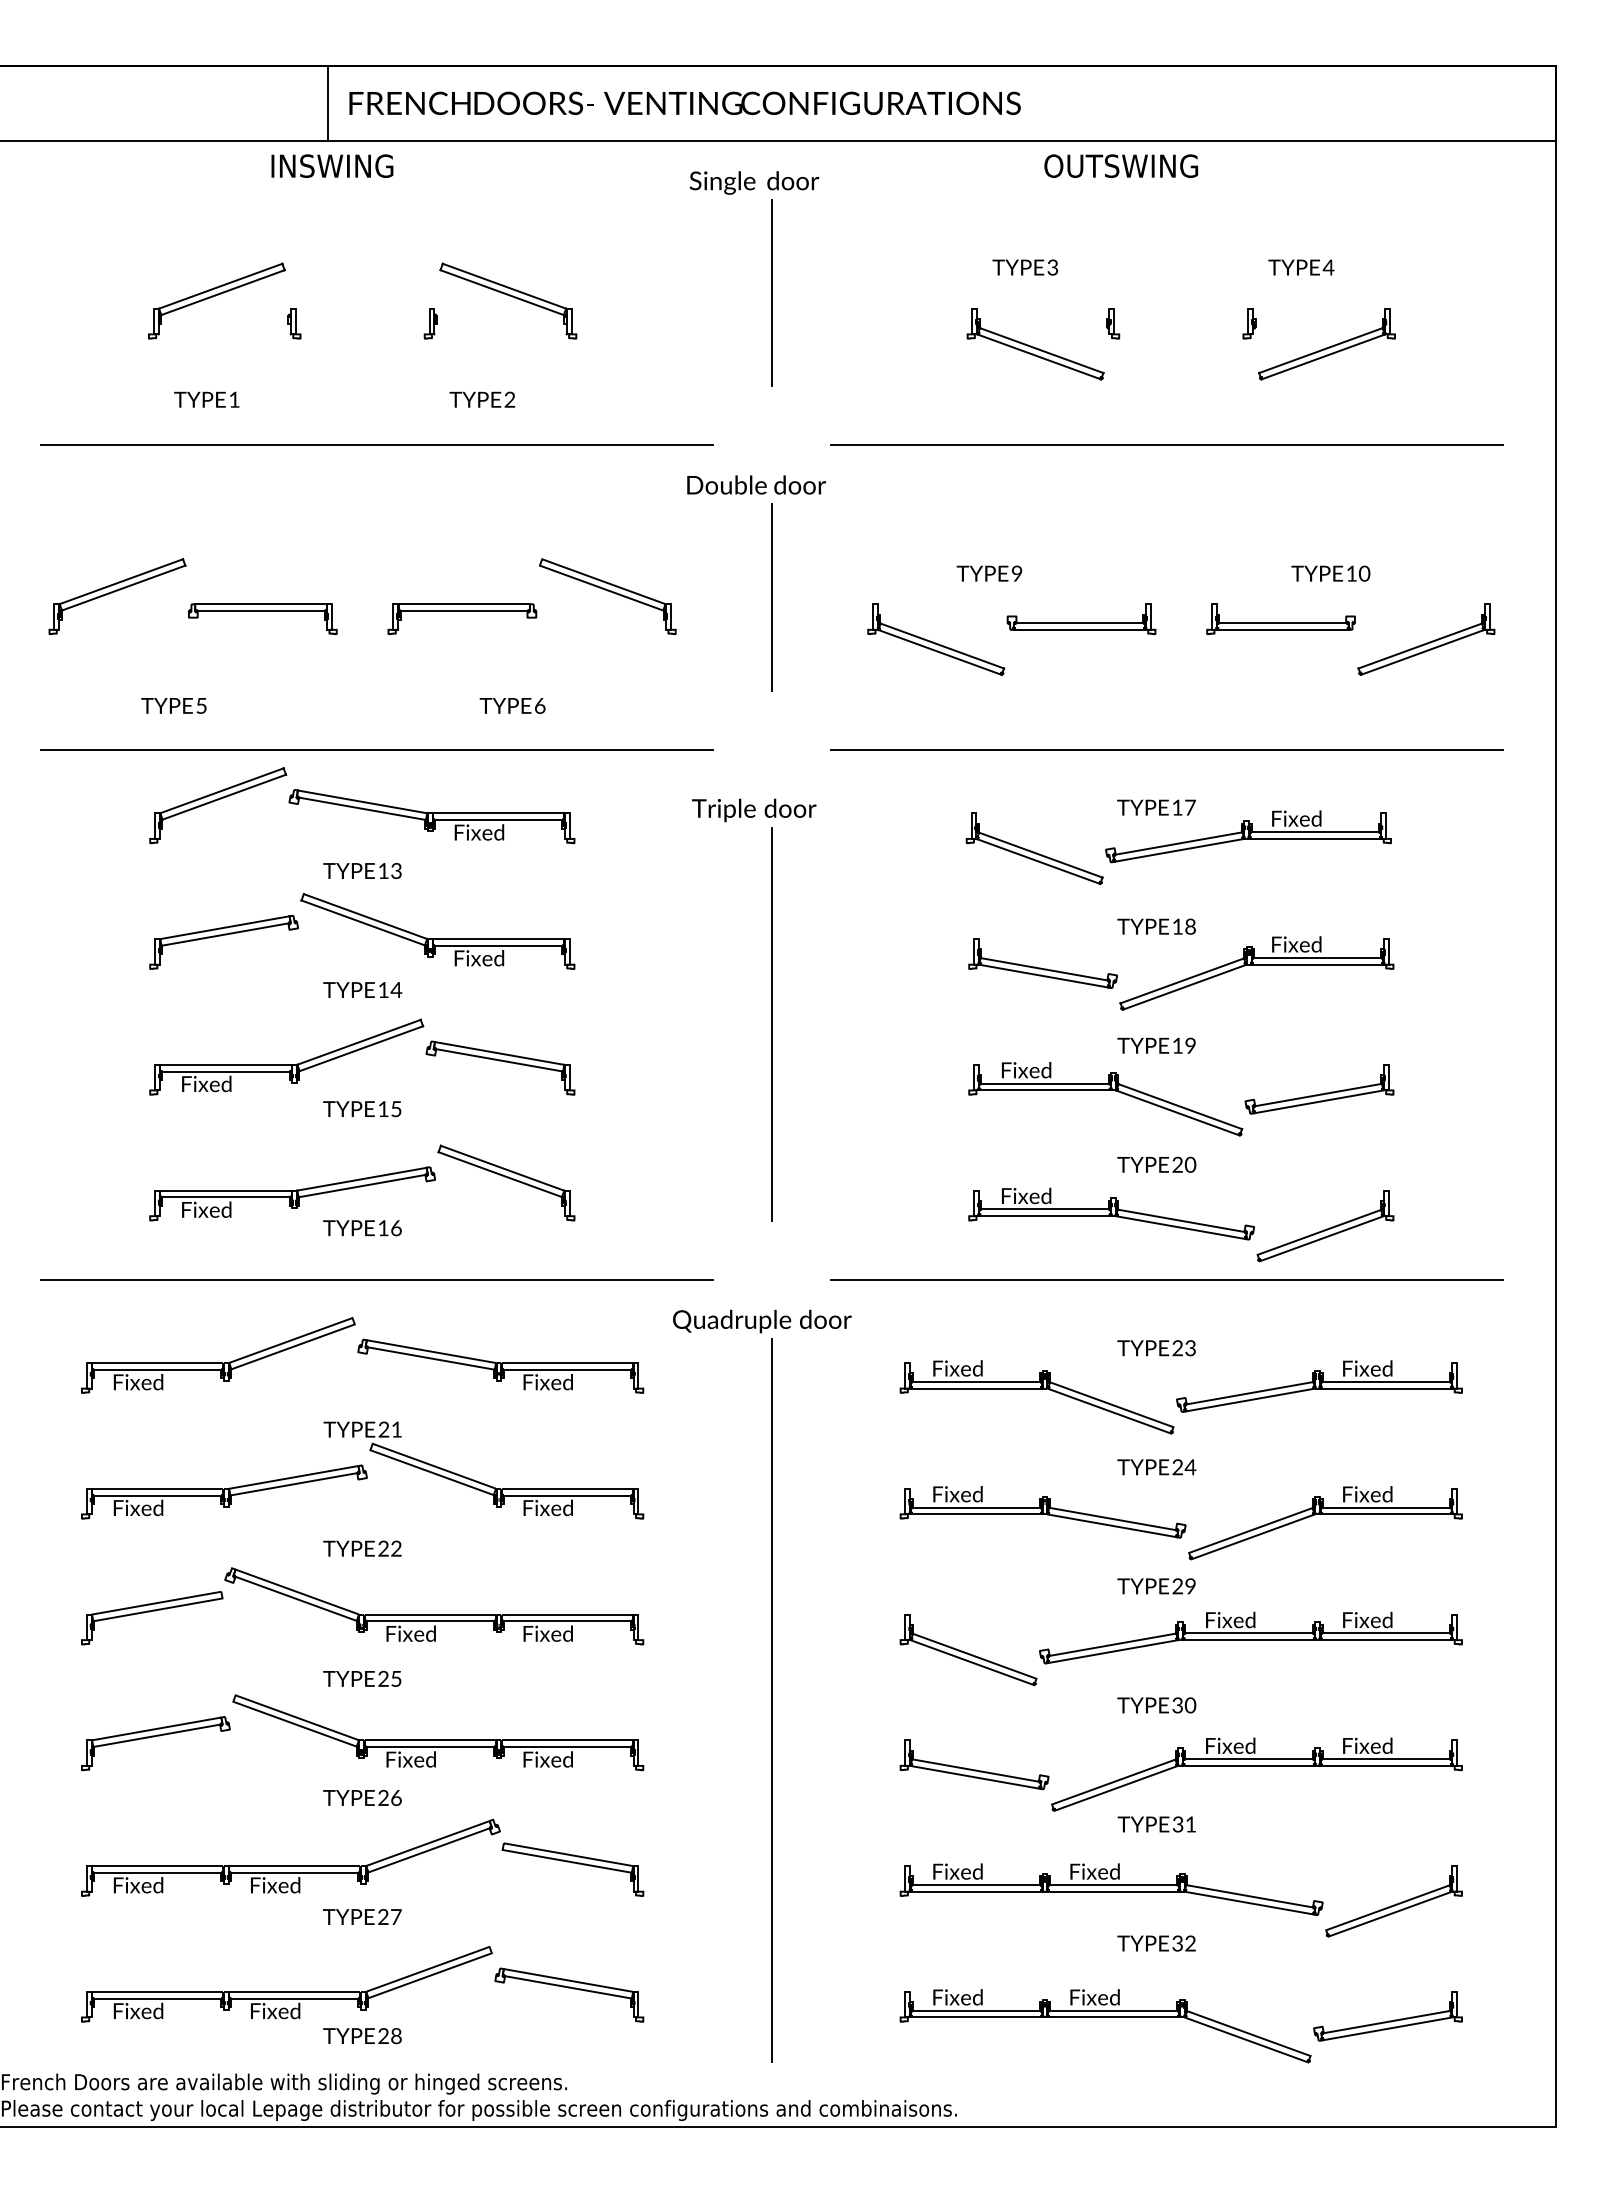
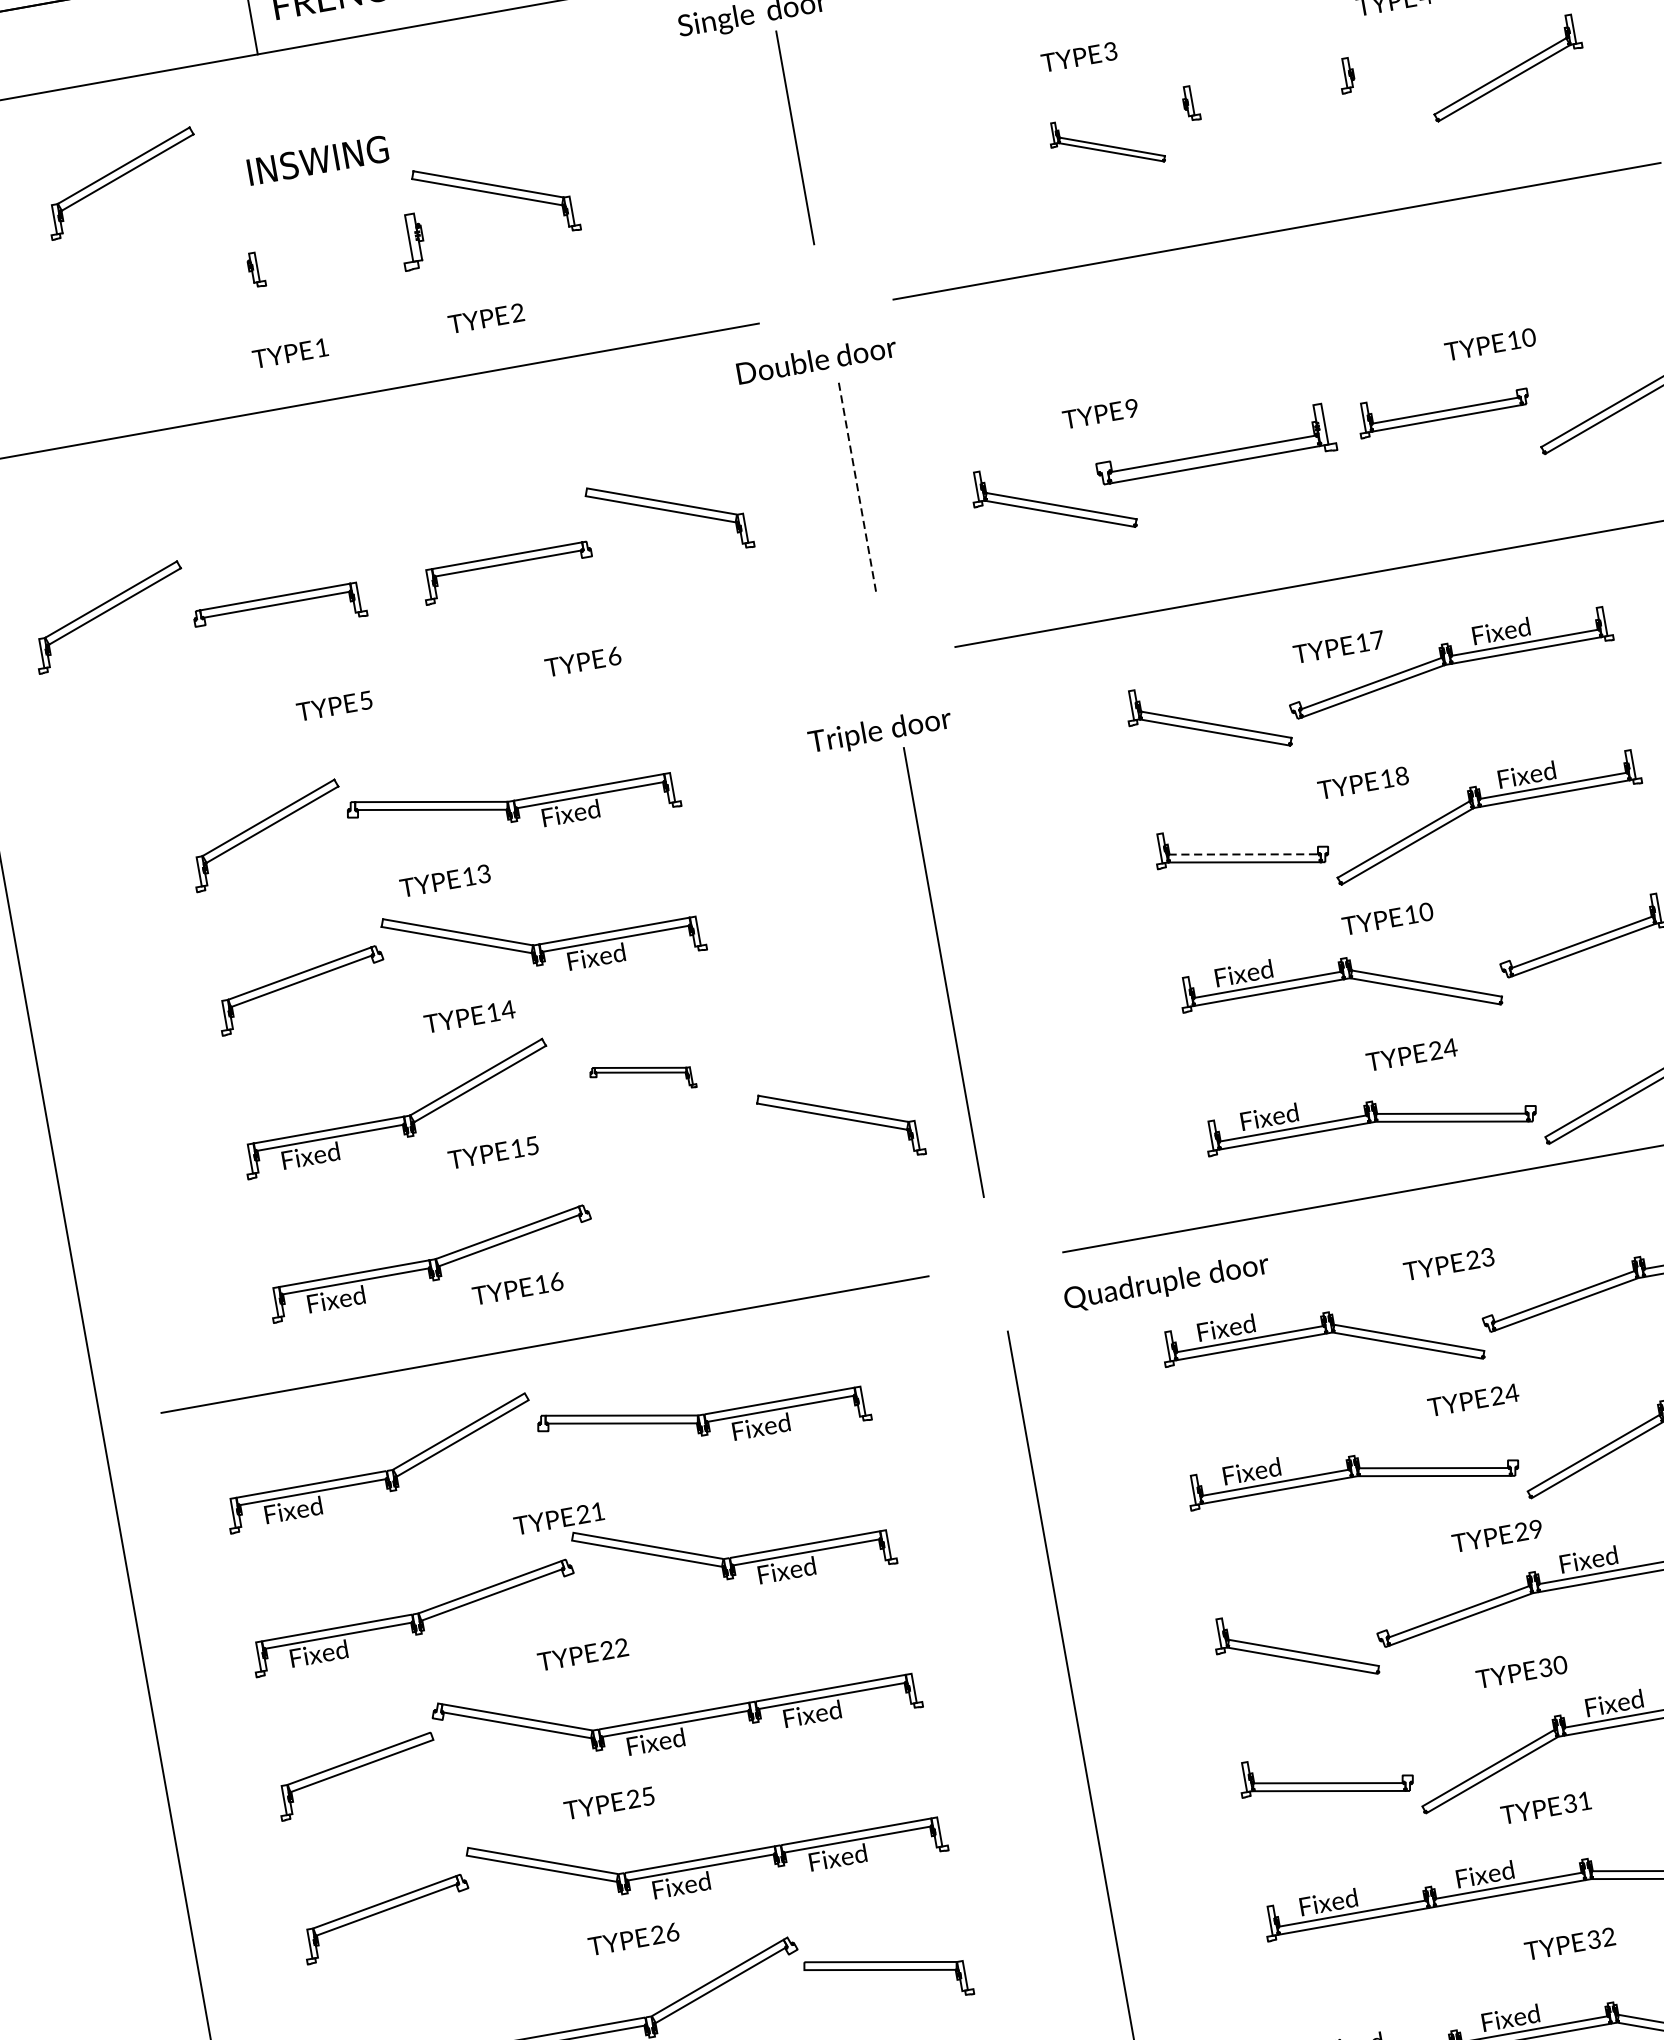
text: (332, 165) -> (317, 159), moved
part: (216, 300) -> (121, 182), moved
part: (430, 323) -> (411, 241), size x1.6
part: (1035, 344) -> (1106, 142), size x0.7
part: (1326, 344) -> (1505, 68), moved
text: (206, 399) -> (289, 353), moved
line: (771, 596) -> (856, 484), solid -> dashed
part: (1081, 618) -> (1214, 446), size x1.4
text: (173, 705) -> (333, 705), moved
line: (377, 749) -> (437, 739), removed
line: (1045, 969) -> (1245, 854), solid -> dashed
text: (1190, 1046) -> (1426, 912), 19 -> 10
part: (500, 1067) -> (642, 1077), size x0.6
text: (1190, 1164) -> (1450, 1047), 20 -> 24
part: (506, 1182) -> (840, 1124), moved
text: (762, 1321) -> (1167, 1282), moved

